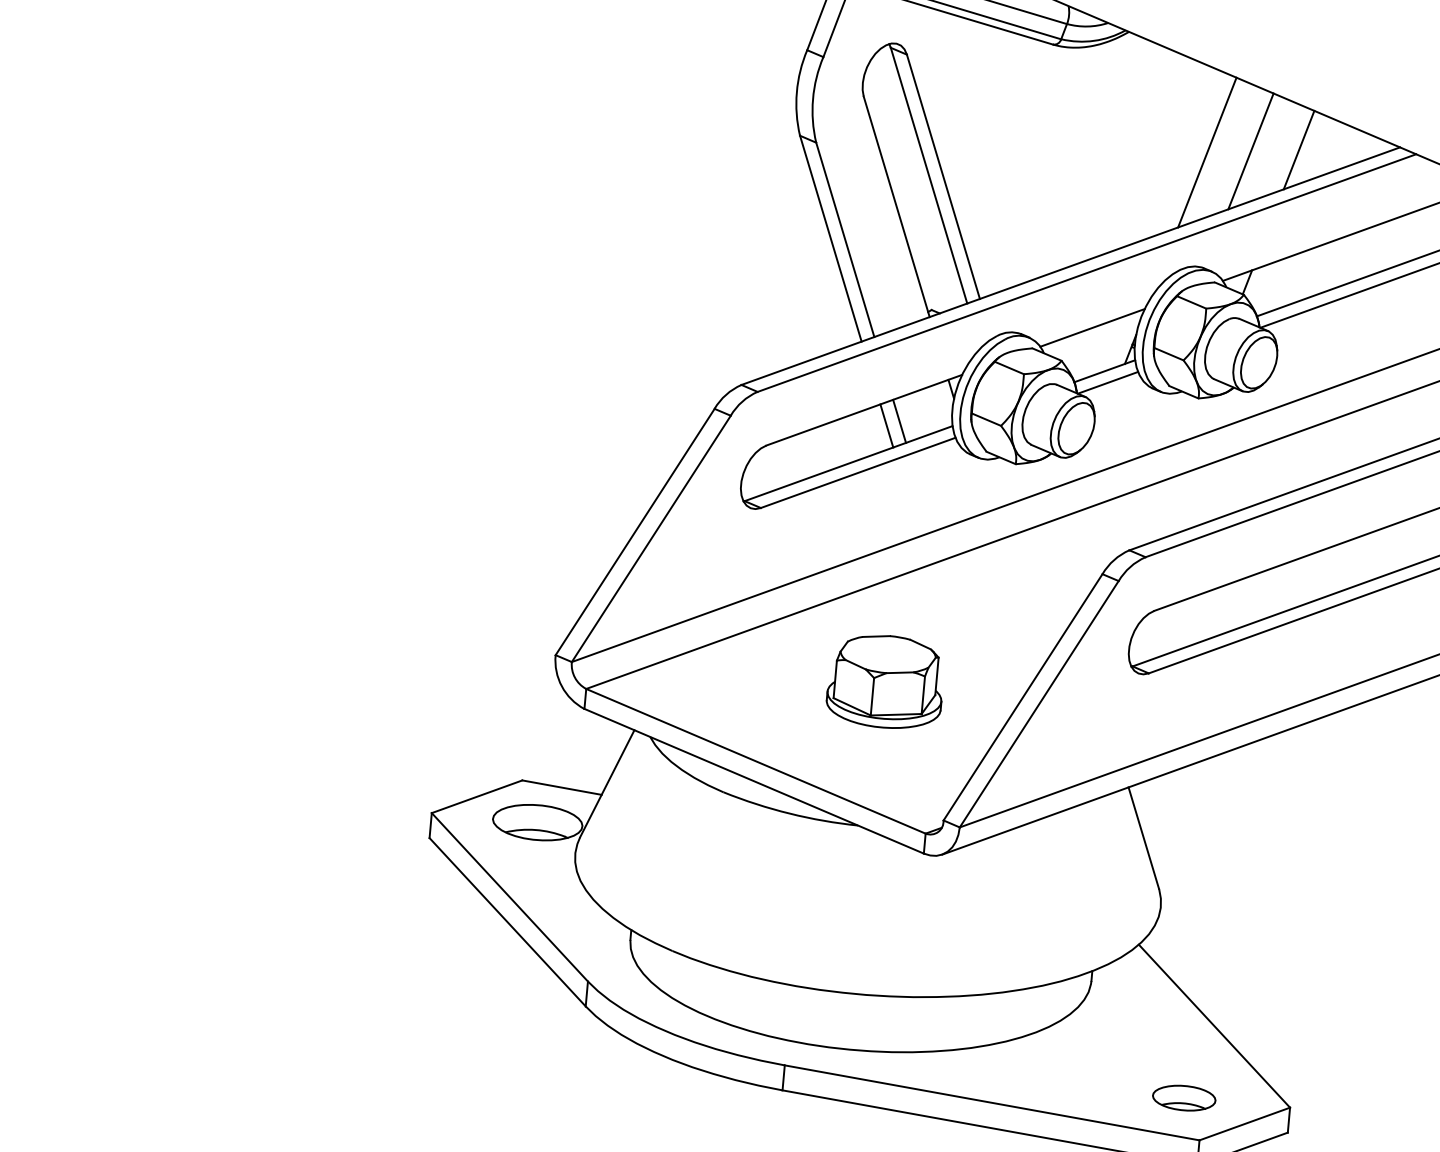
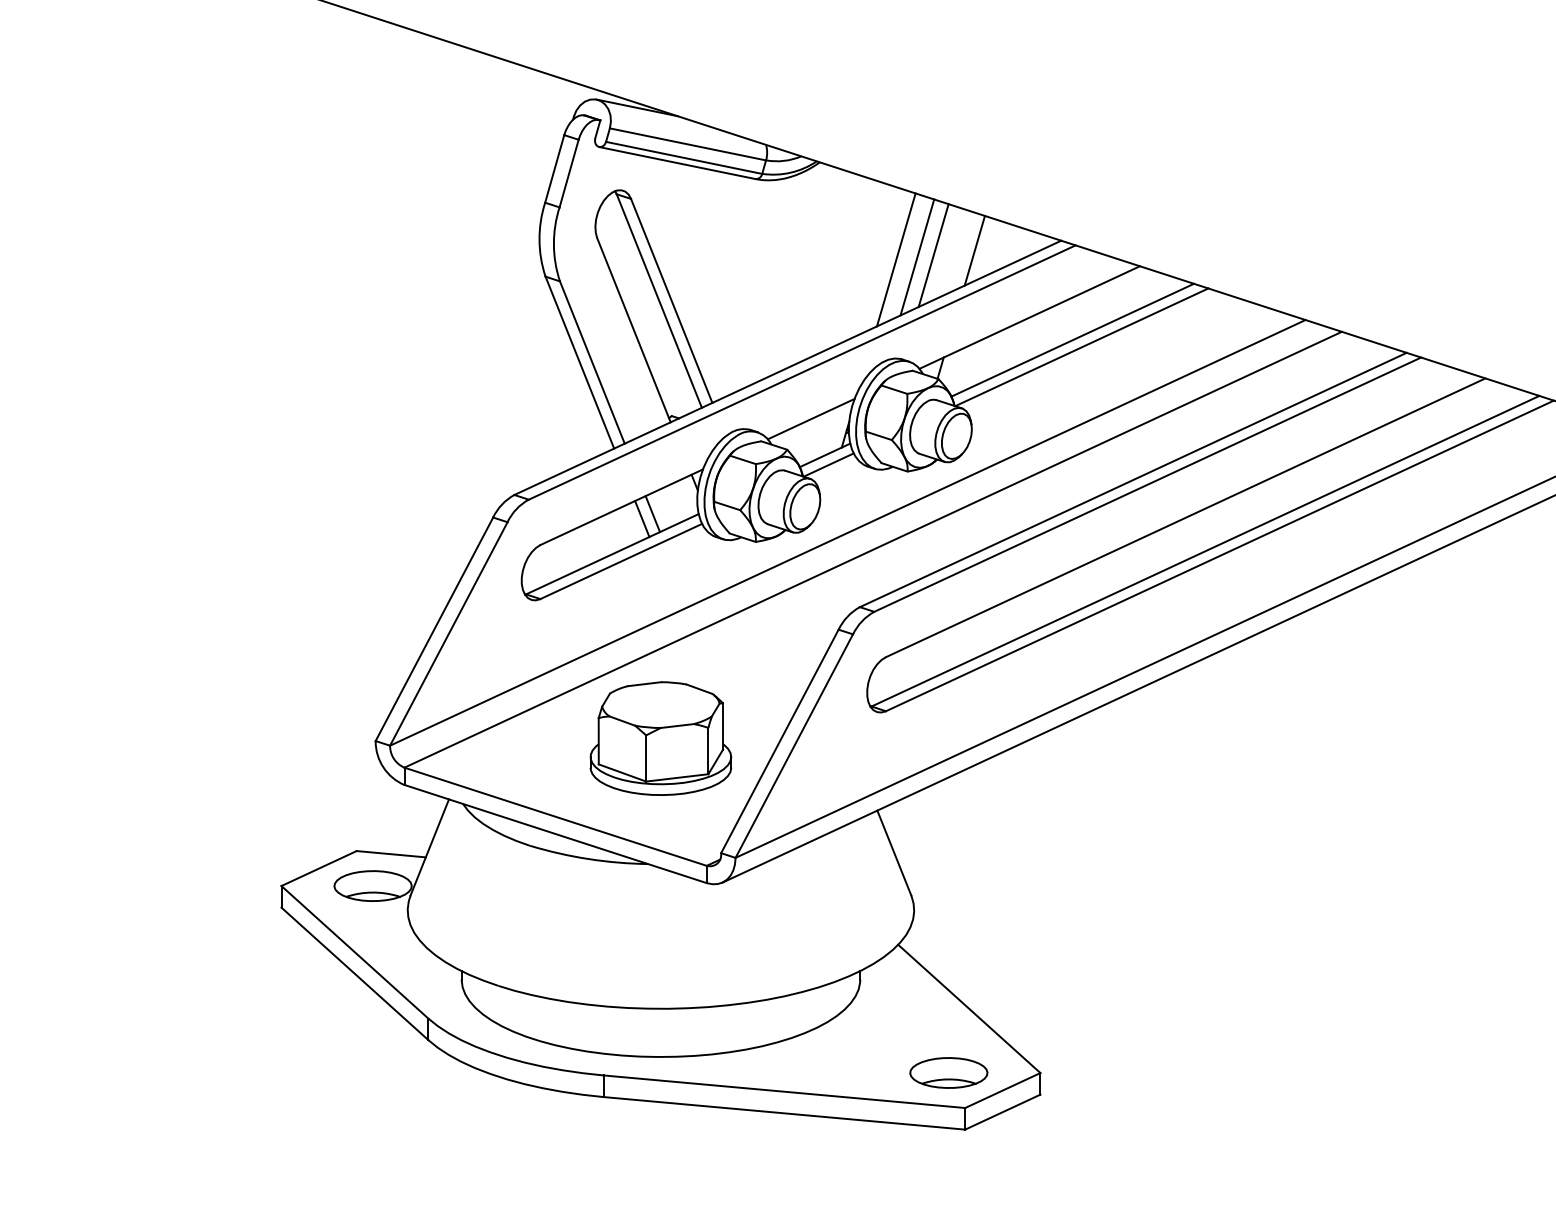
line: (1232, 151) -> (917, 257), added
part: (885, 681) -> (660, 738), size x1.43
part: (1183, 1097) -> (948, 1072), size x1.43

